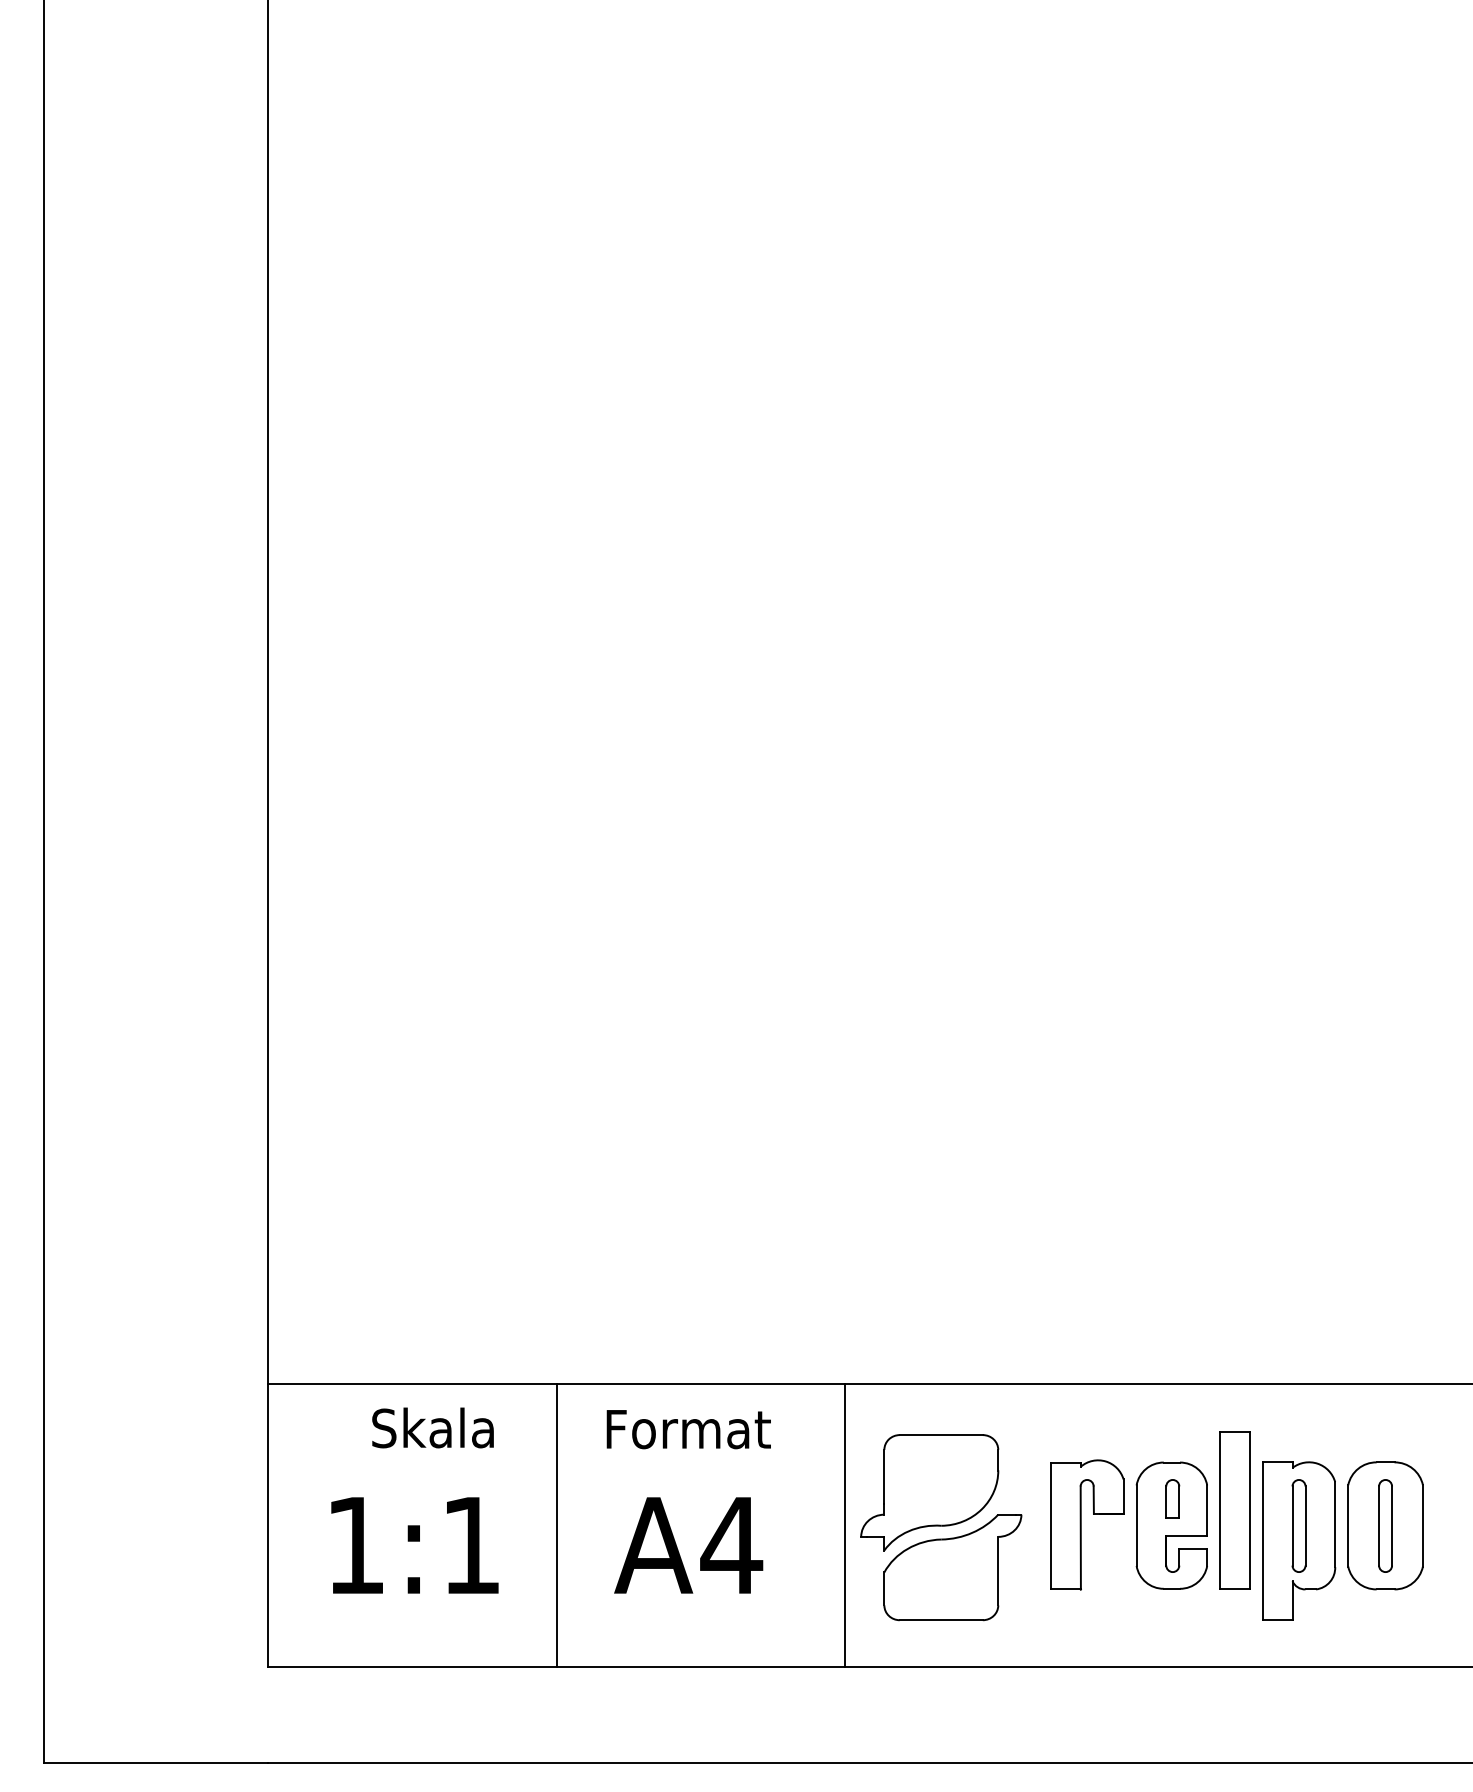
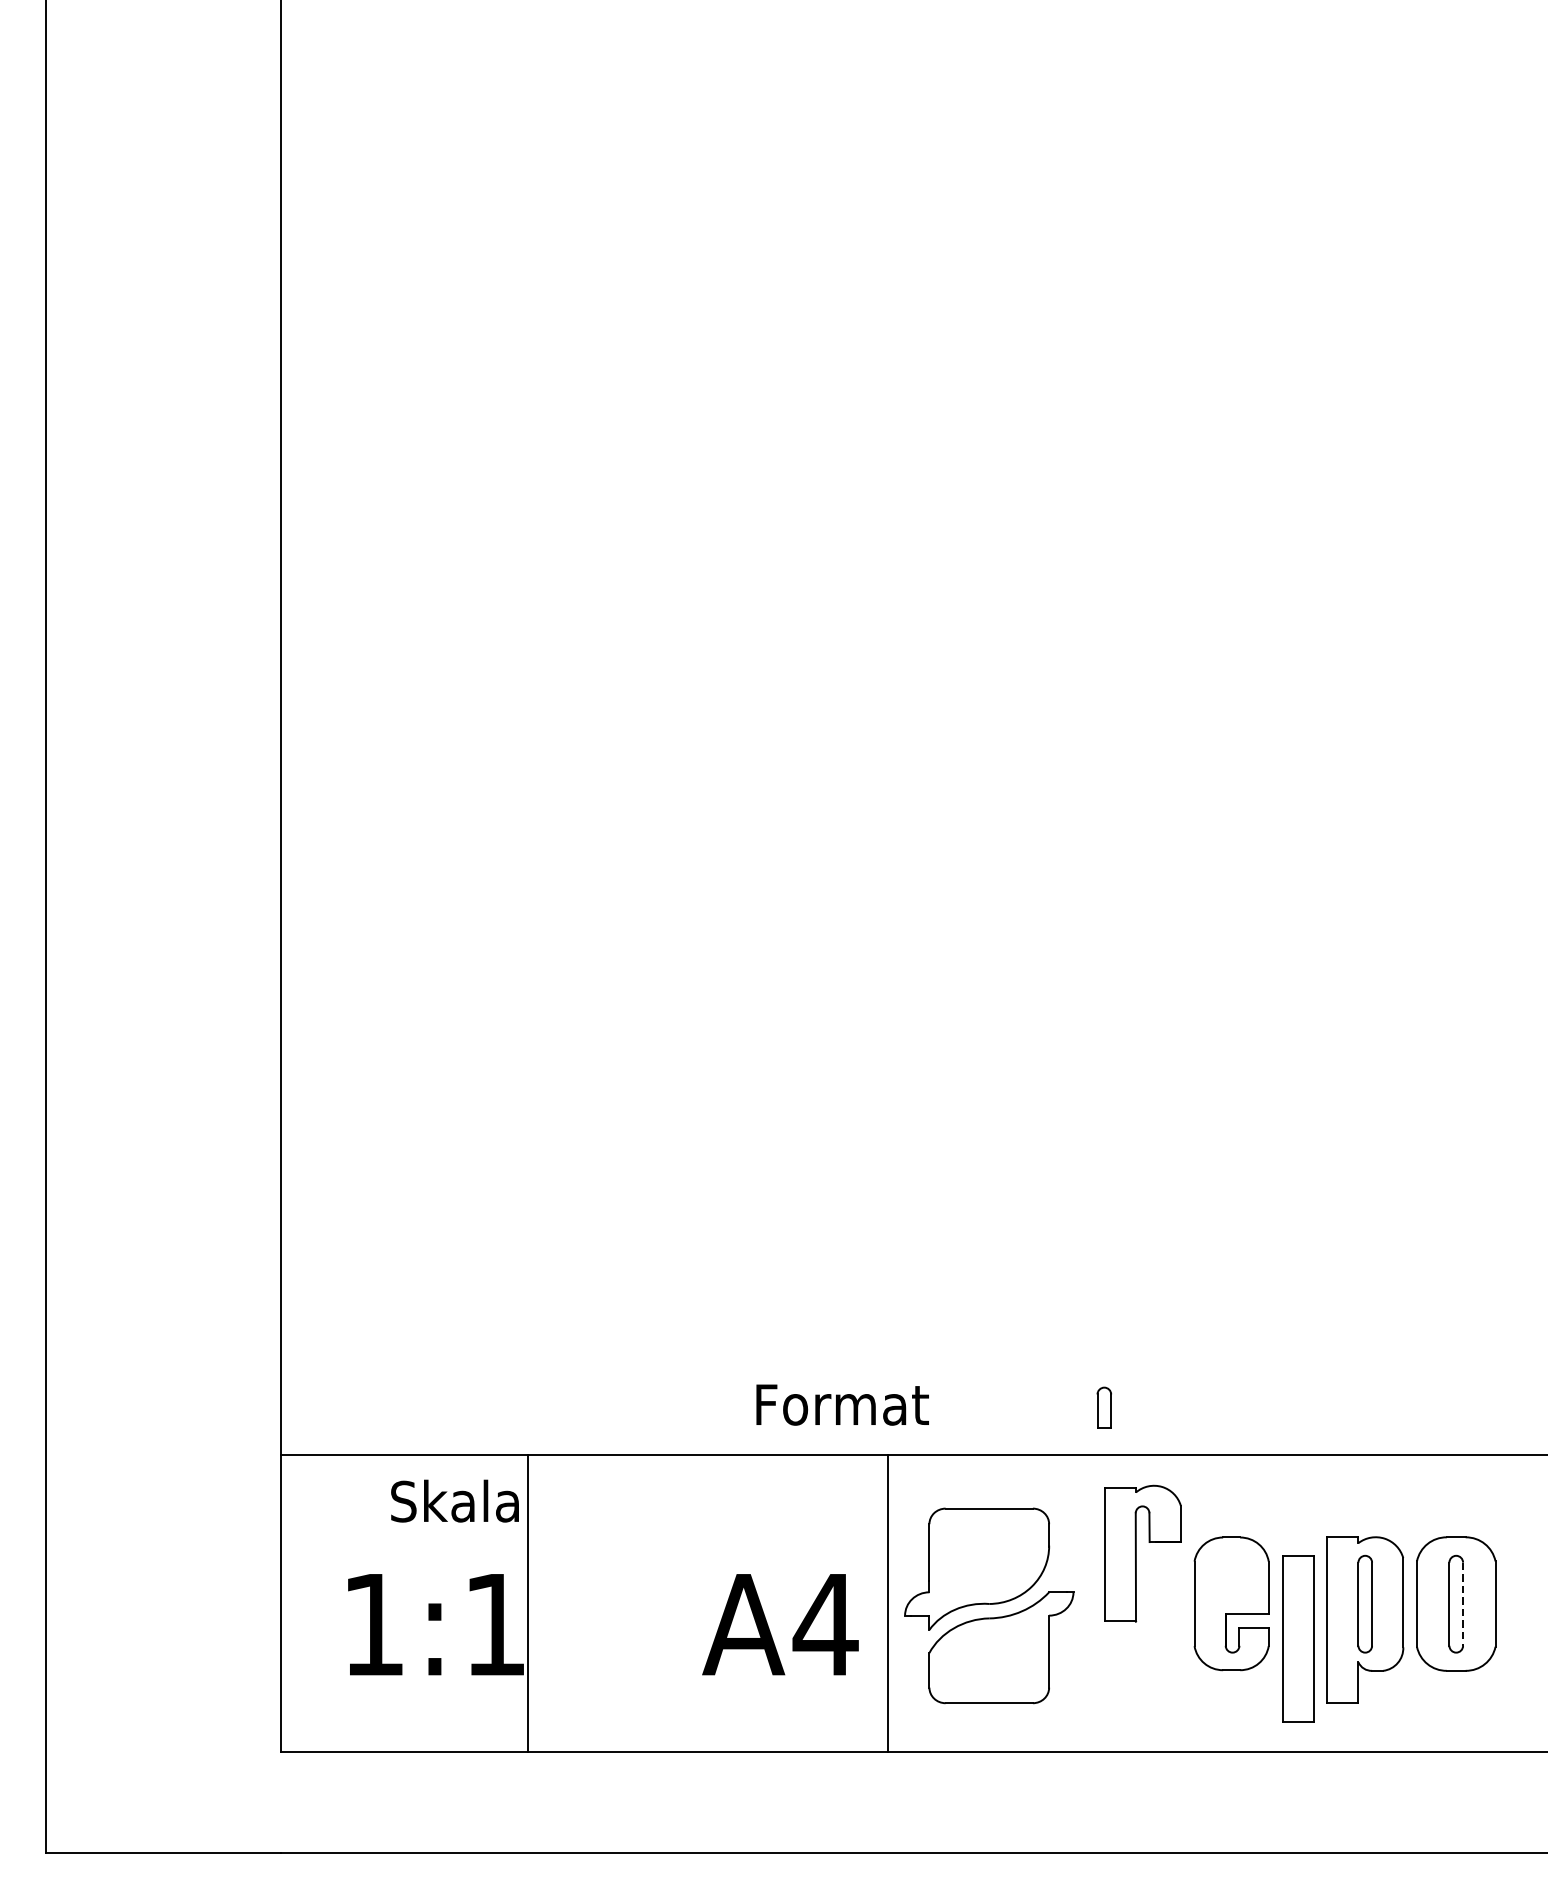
text: (688, 1429) -> (842, 1405), moved
part: (1172, 1498) -> (1104, 1407), moved
part: (1234, 1510) -> (1297, 1639), moved
line: (556, 1524) -> (528, 1602), moved
part: (1087, 1524) -> (1142, 1553), moved
line: (1392, 1526) -> (1463, 1604), solid -> dashed
text: (688, 1545) -> (780, 1624), moved

